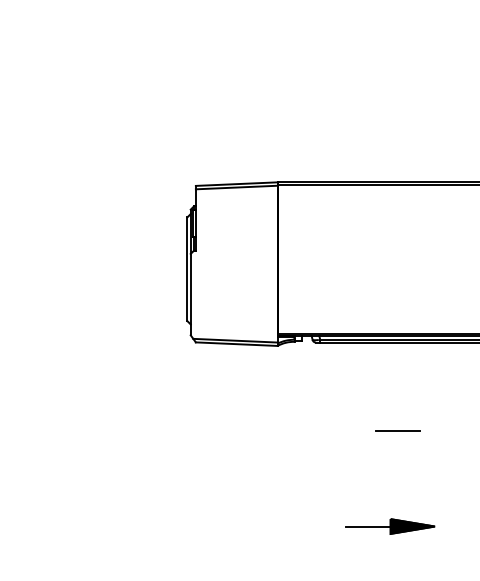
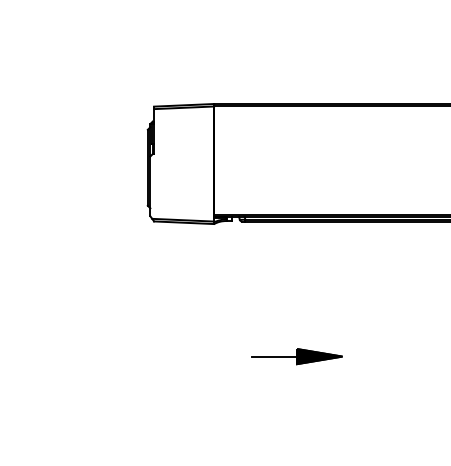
line: (398, 431) -> (302, 286), removed
part: (389, 526) -> (296, 356), size x1.4

